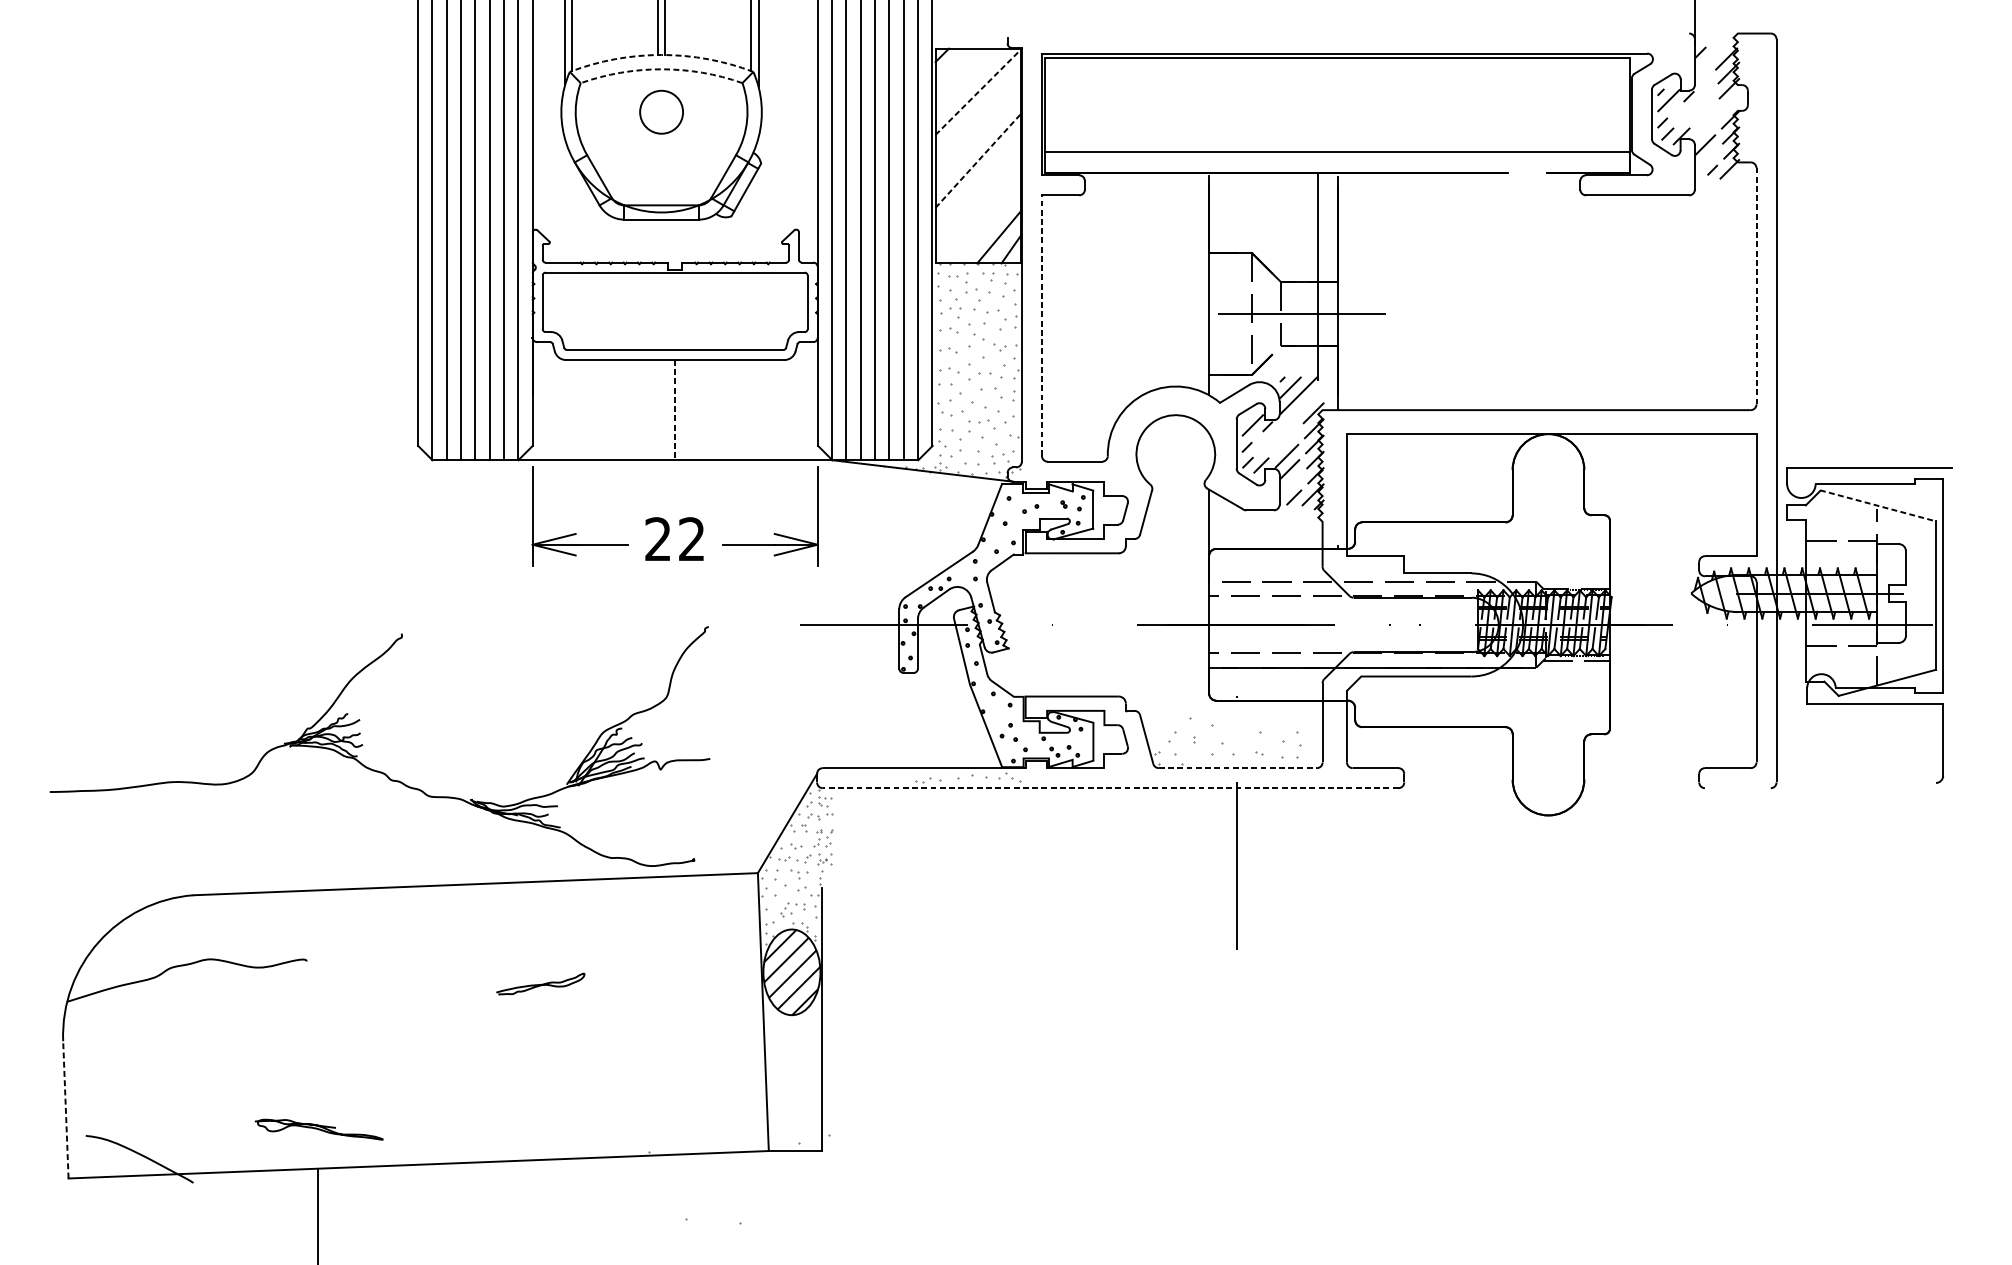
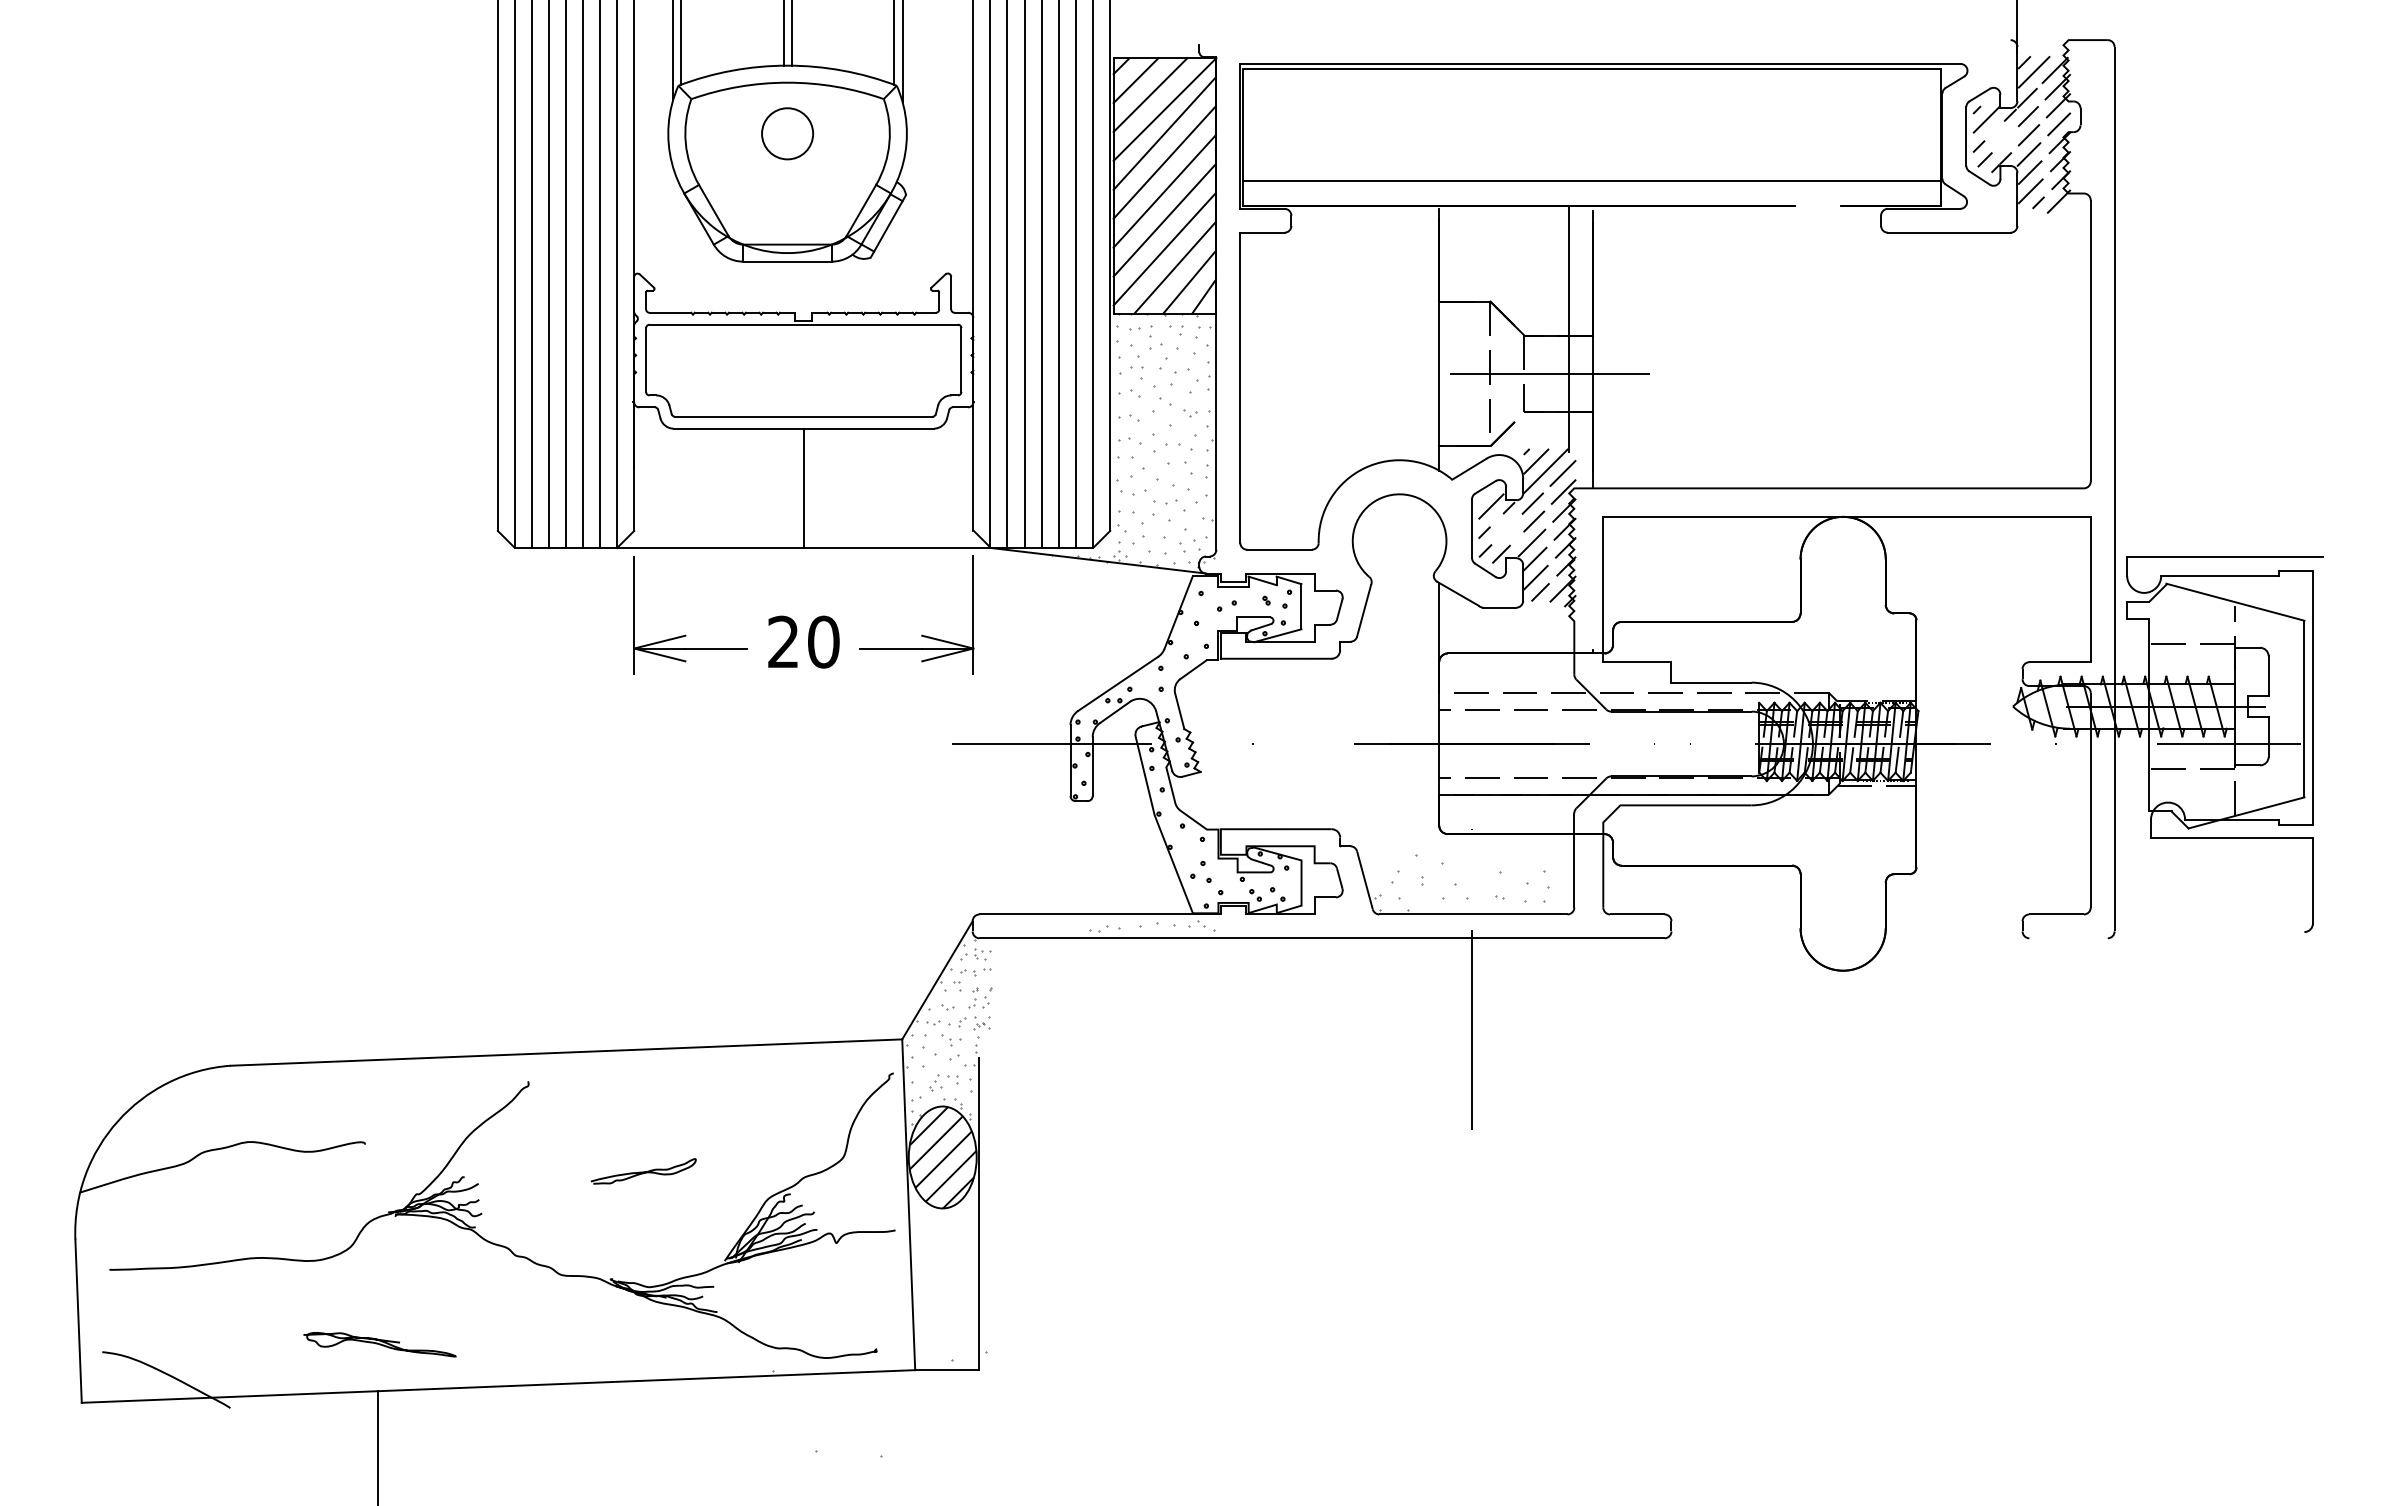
arc: (661, 54) -> (787, 65), dashed -> solid
line: (1708, 60) -> (2033, 72), added
line: (953, 67) -> (1135, 80), added
arc: (661, 69) -> (787, 82), dashed -> solid
line: (966, 80) -> (1150, 95), added
line: (1703, 81) -> (2027, 97), added
line: (979, 91) -> (1165, 109), dashed -> solid
line: (1703, 97) -> (2027, 116), added
line: (1730, 104) -> (2059, 124), added
line: (978, 111) -> (1164, 133), added
line: (1704, 113) -> (2028, 135), added
line: (1704, 129) -> (2028, 154), added
line: (978, 136) -> (1164, 162), added
line: (979, 160) -> (1165, 191), dashed -> solid
line: (1705, 160) -> (2030, 191), added
line: (978, 185) -> (1164, 220), added
line: (978, 209) -> (1164, 249), added
line: (986, 224) -> (1174, 267), added
line: (1756, 285) -> (2090, 340), dashed -> solid
line: (1042, 325) -> (1240, 387), dashed -> solid
line: (1312, 397) -> (1562, 473), added
line: (674, 410) -> (803, 488), dashed -> solid
line: (1287, 422) -> (1532, 503), added
line: (1289, 437) -> (1534, 521), added
line: (1289, 485) -> (1535, 577), added
line: (1878, 506) -> (2235, 602), dashed -> solid
text: (691, 538) -> (823, 641), 22 -> 20
part: (363, 745) -> (482, 1214), moved
line: (1237, 768) -> (1473, 914), dashed -> solid
line: (1111, 788) -> (1322, 938), dashed -> solid
line: (65, 1110) -> (78, 1321), dashed -> solid

